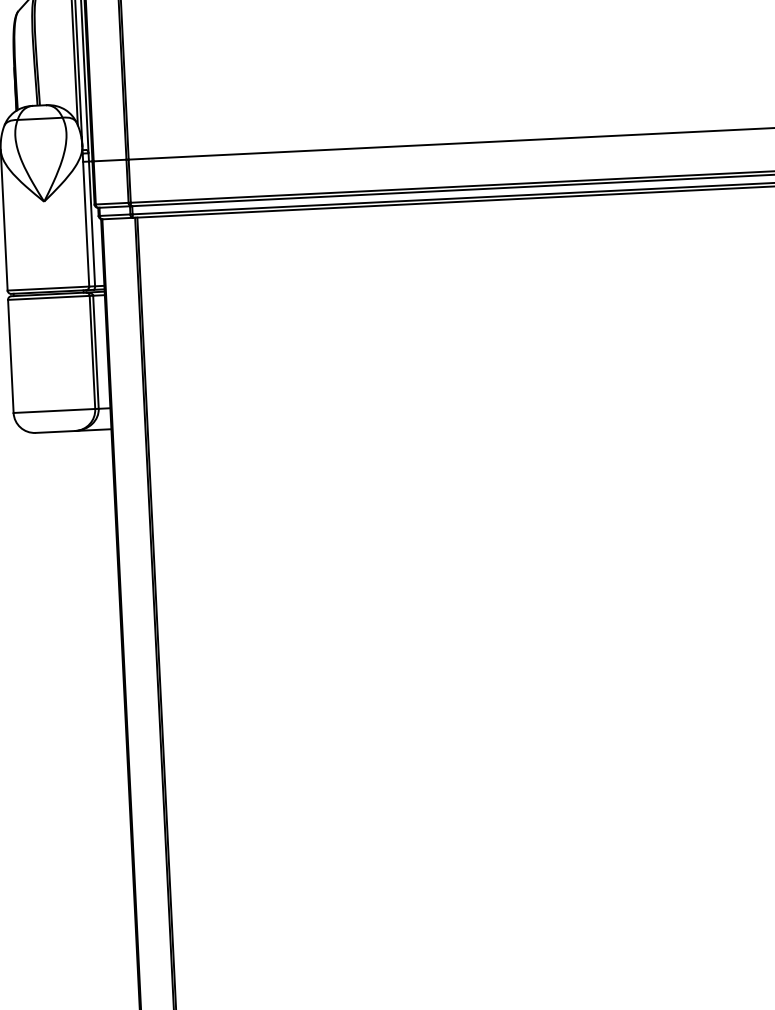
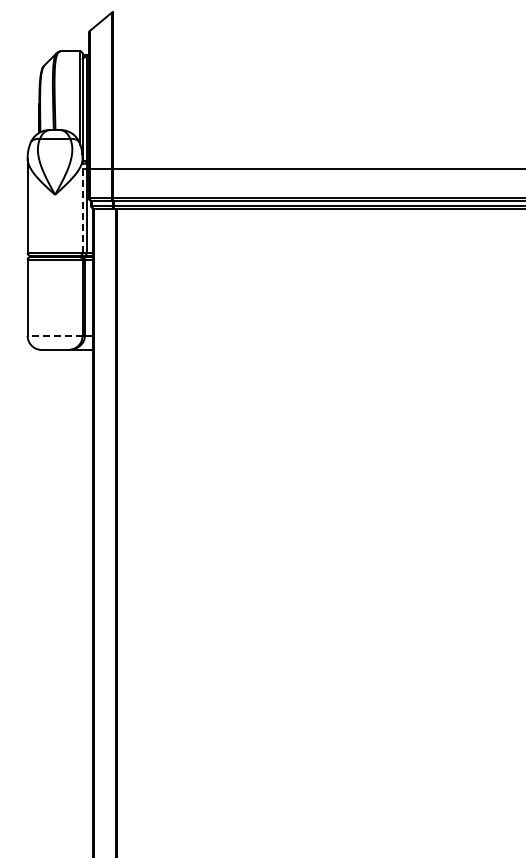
line: (85, 220) -> (82, 208), solid -> dashed
line: (53, 410) -> (54, 335), solid -> dashed

